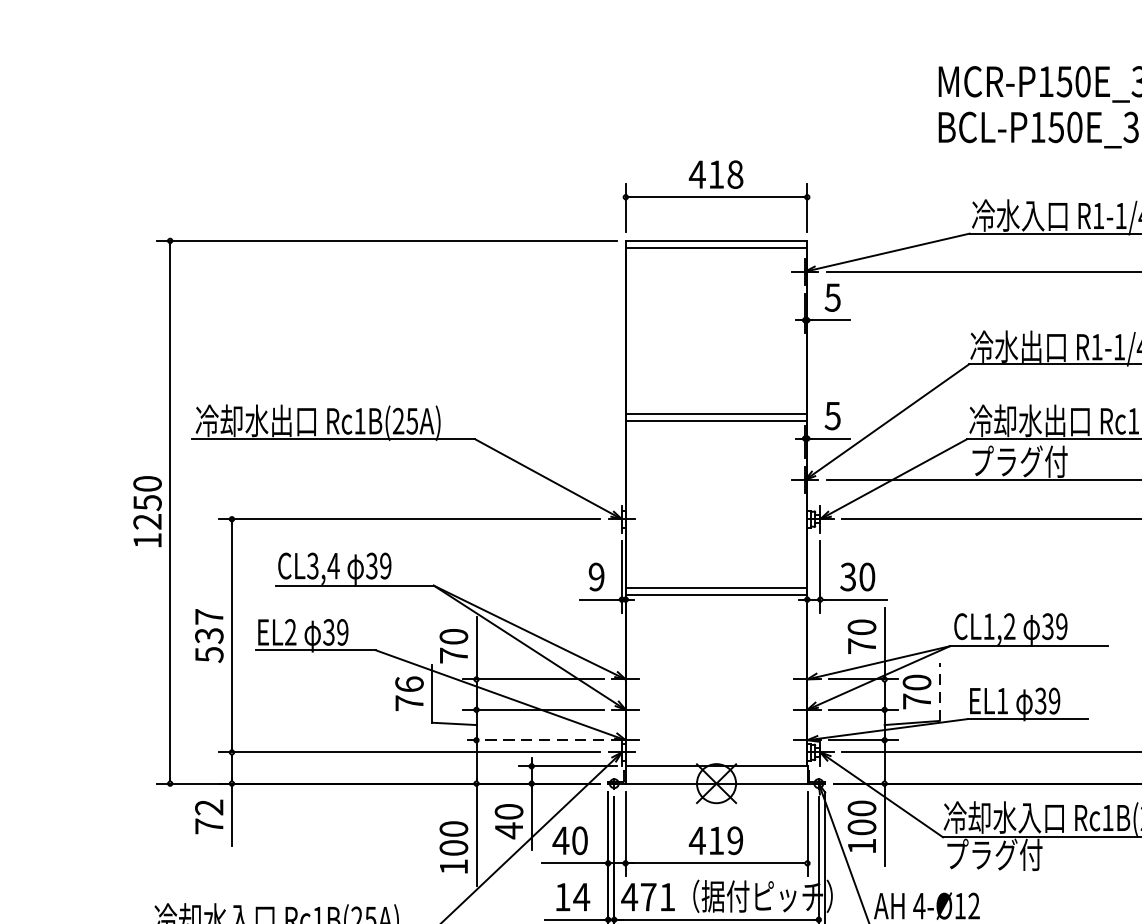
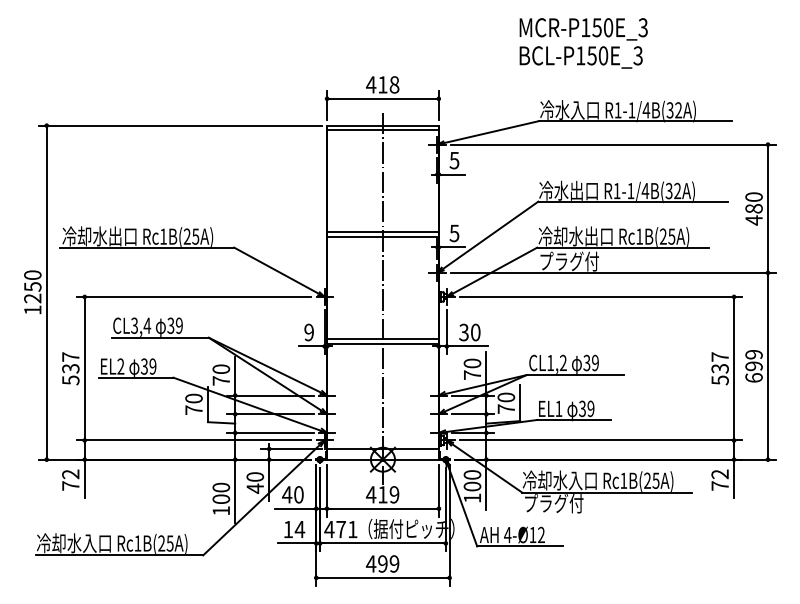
line: (715, 521) -> (382, 298), added
text: (408, 684) -> (193, 398), 76 -> 70
line: (940, 692) -> (520, 403), dashed -> solid
line: (532, 739) -> (269, 432), dashed -> solid

